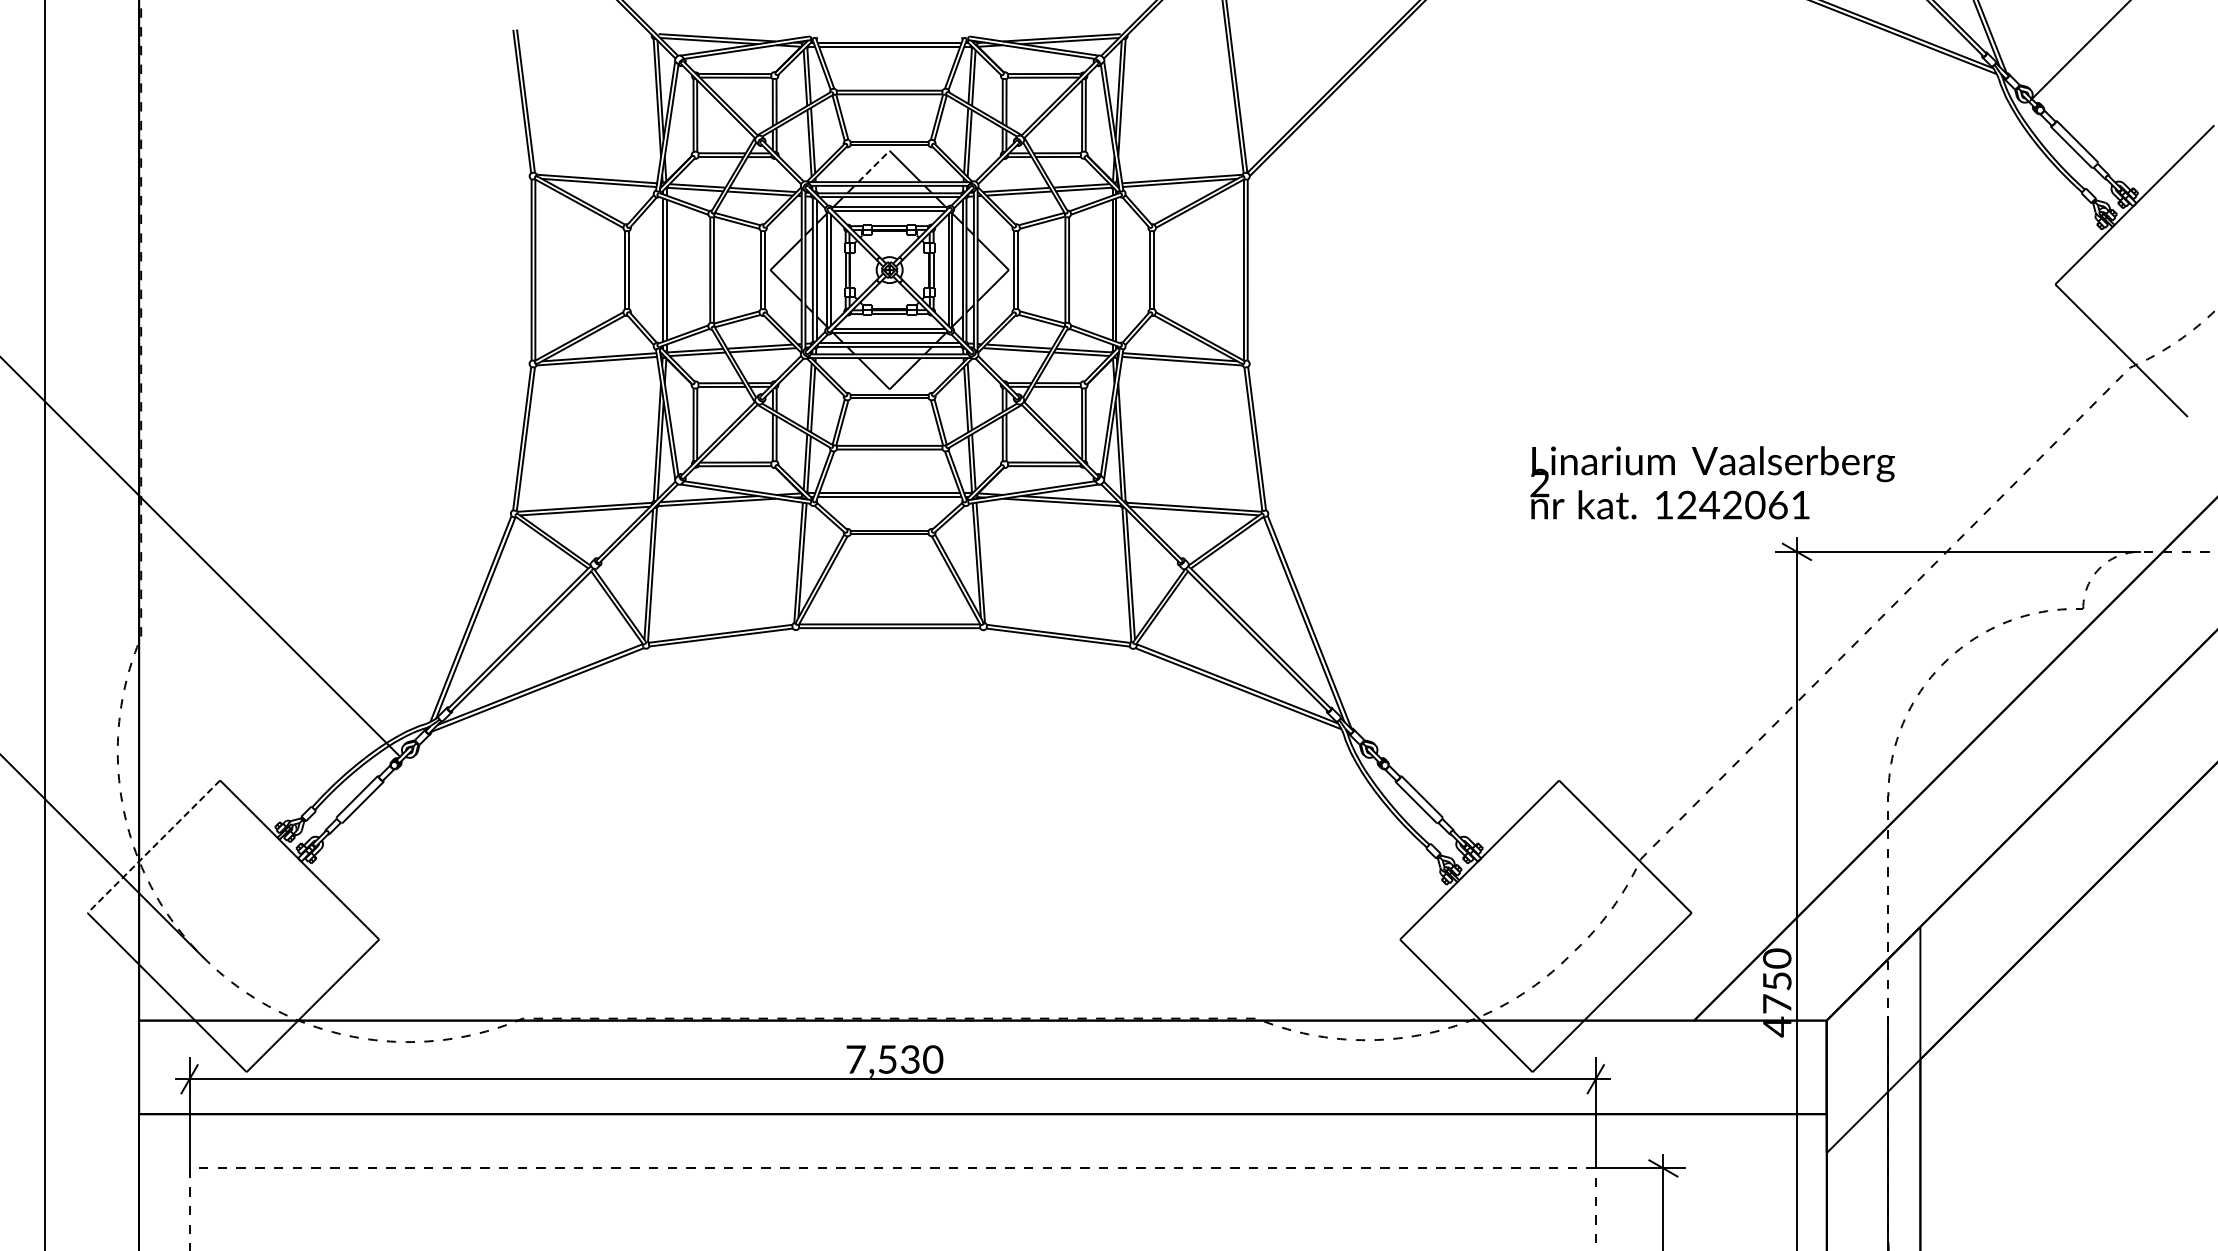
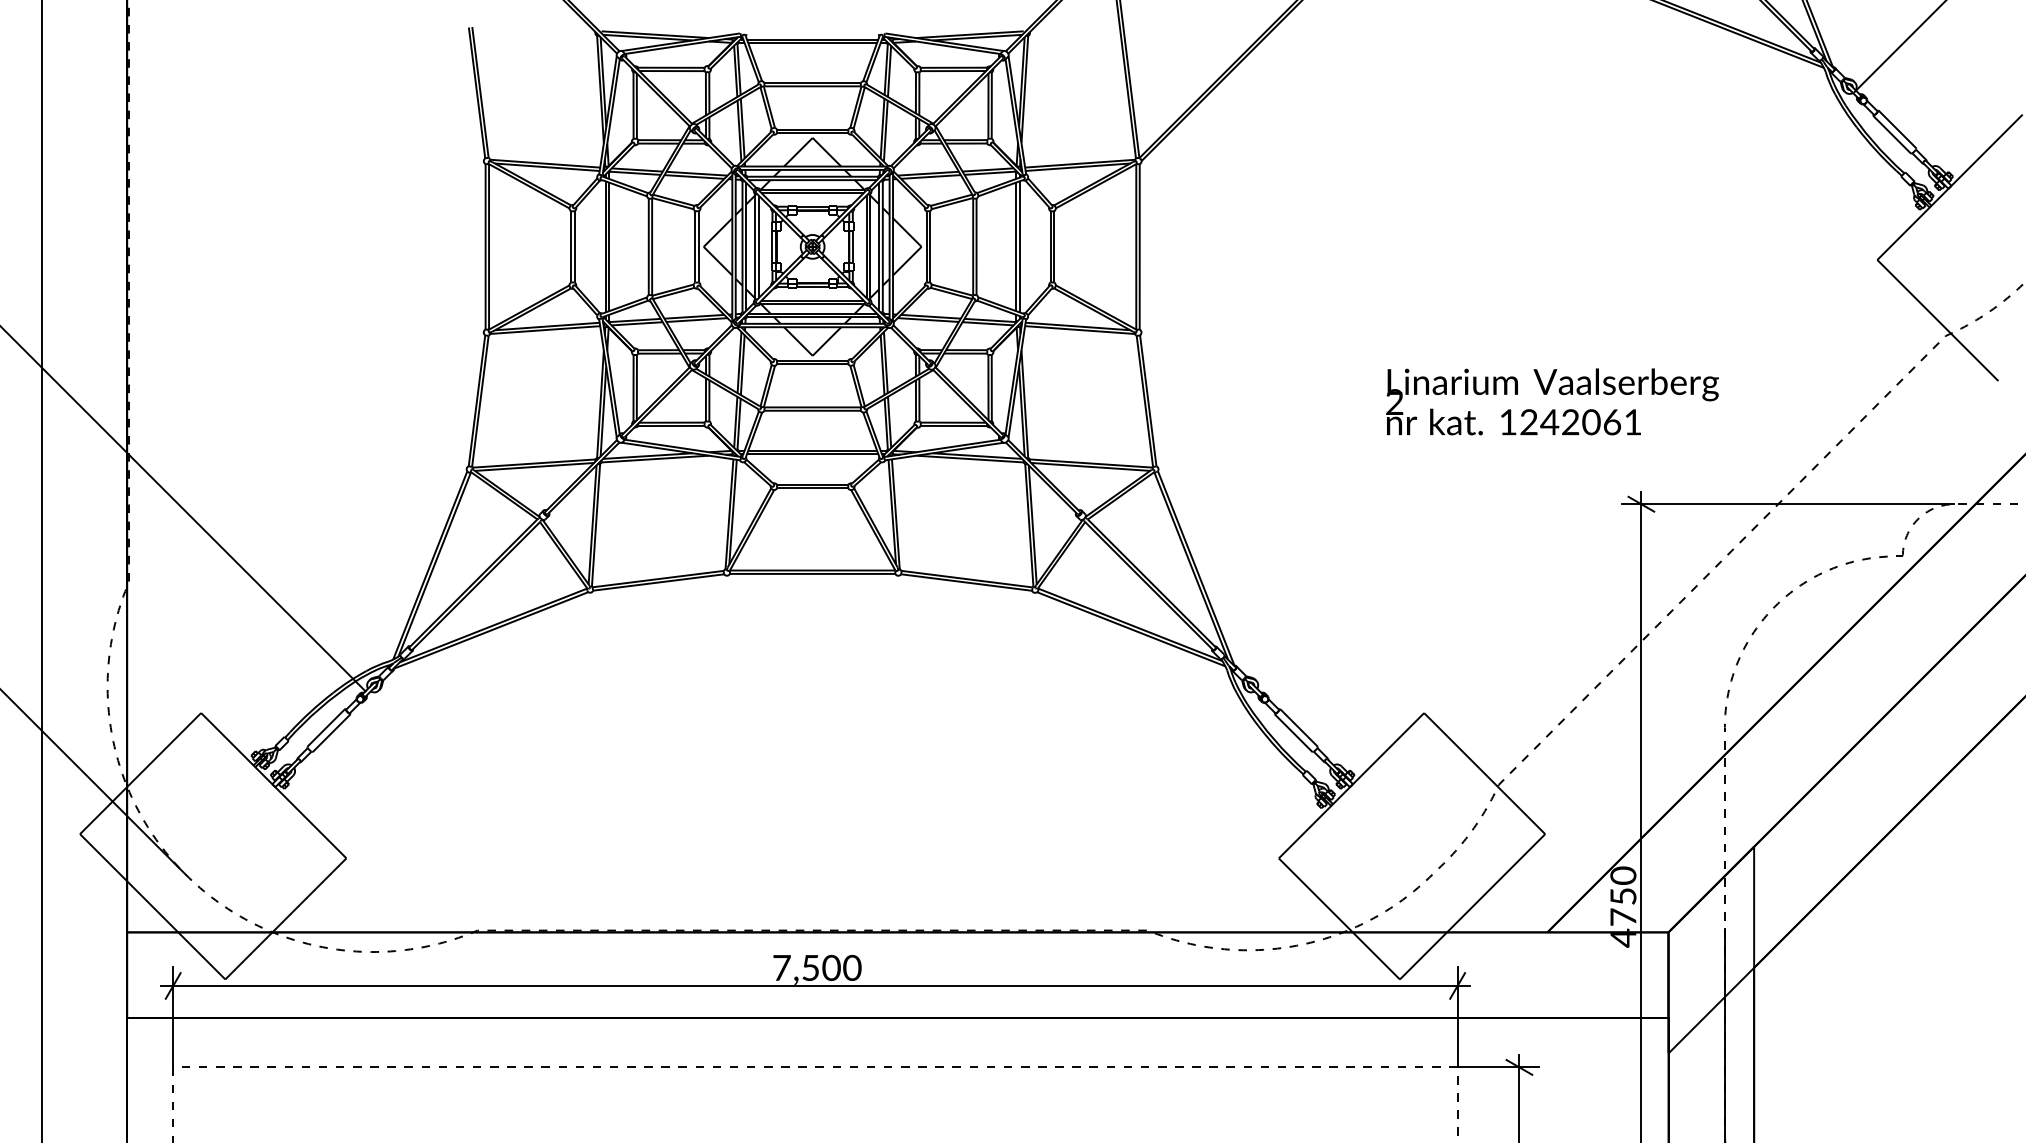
line: (874, 166) -> (798, 152), dashed -> solid
text: (1712, 482) -> (1552, 401), moved
line: (153, 846) -> (140, 773), dashed -> solid
text: (910, 1059) -> (831, 967), 7,530 -> 7,500

